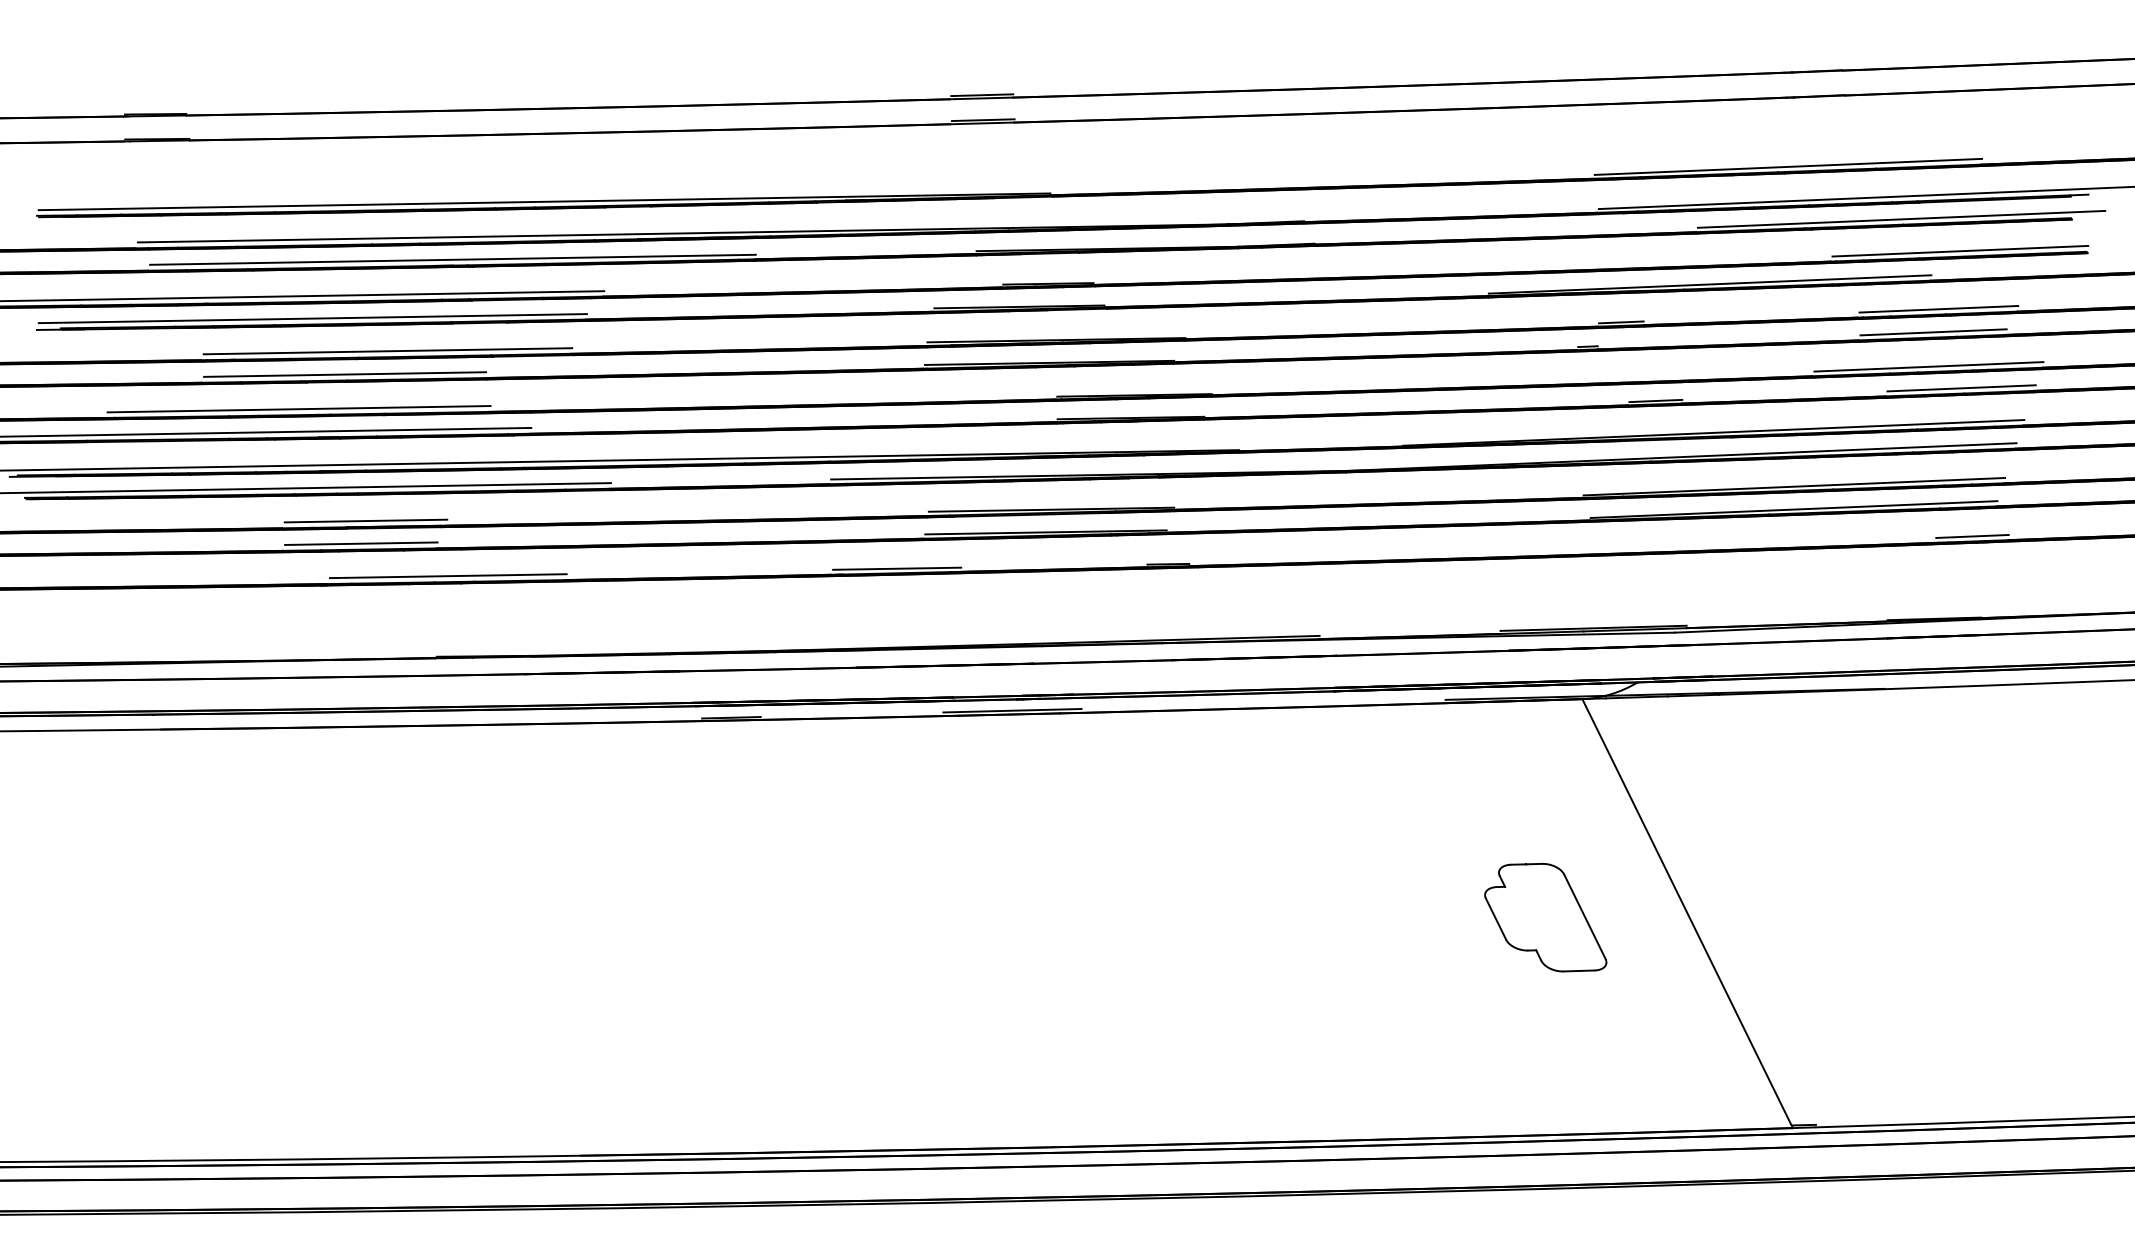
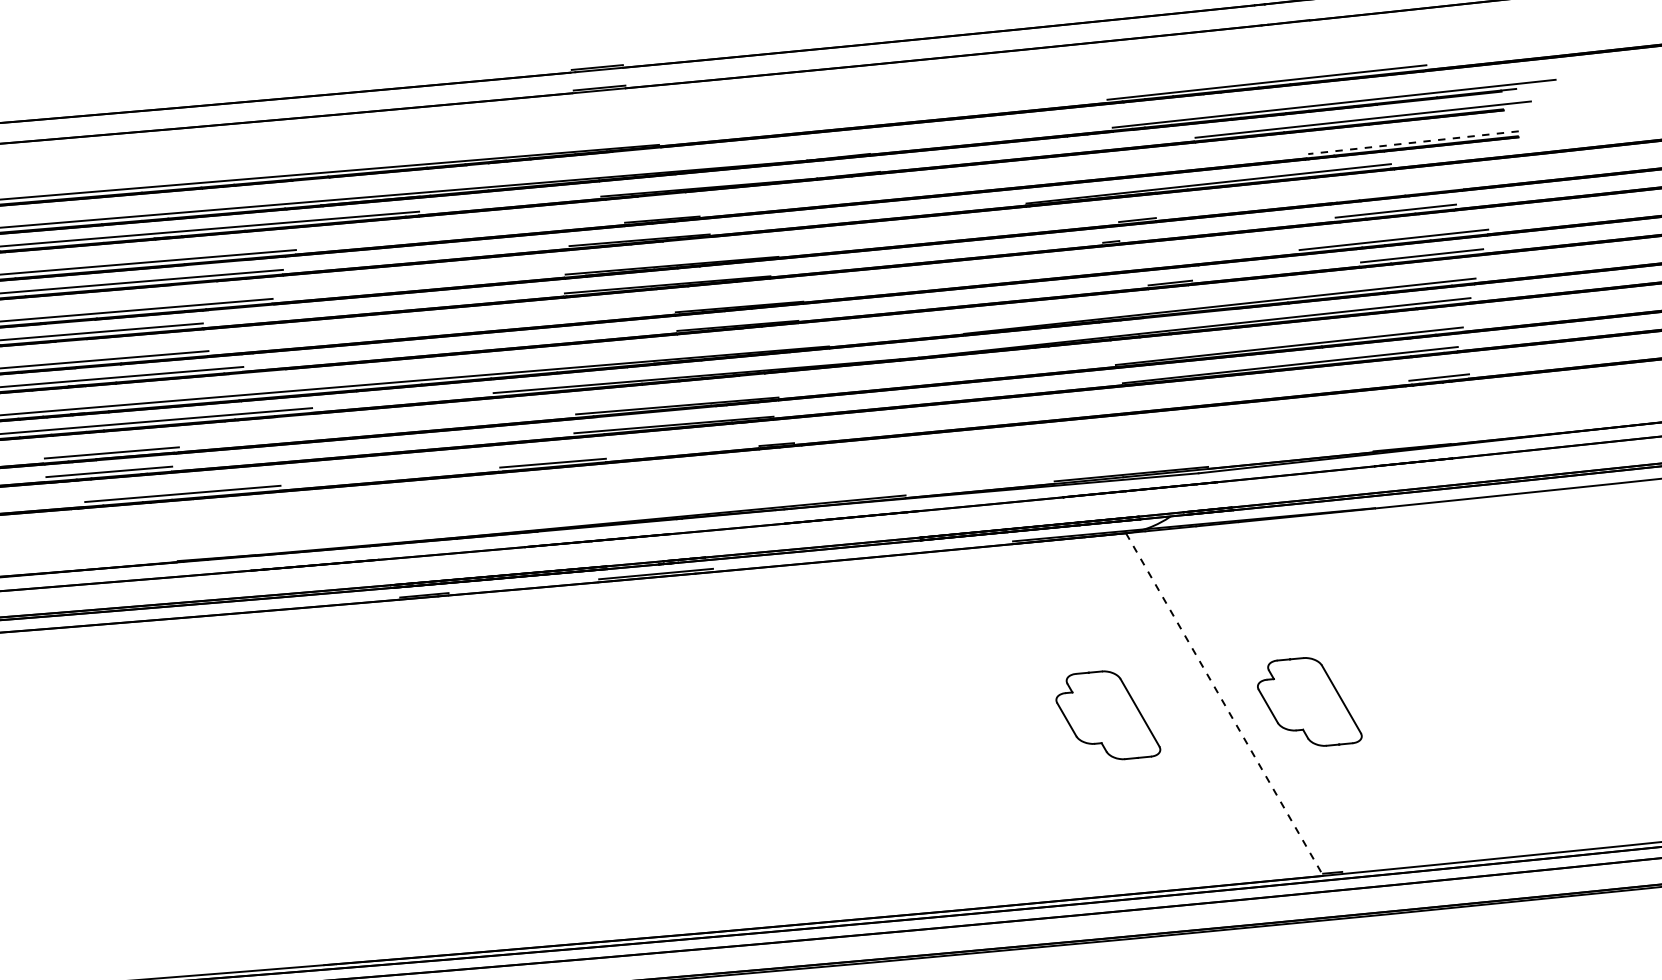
line: (1960, 251) -> (1413, 142), solid -> dashed
line: (1938, 308) -> (1398, 191), removed
line: (1687, 913) -> (1224, 704), solid -> dashed
part: (1789, 917) -> (1308, 702), added

